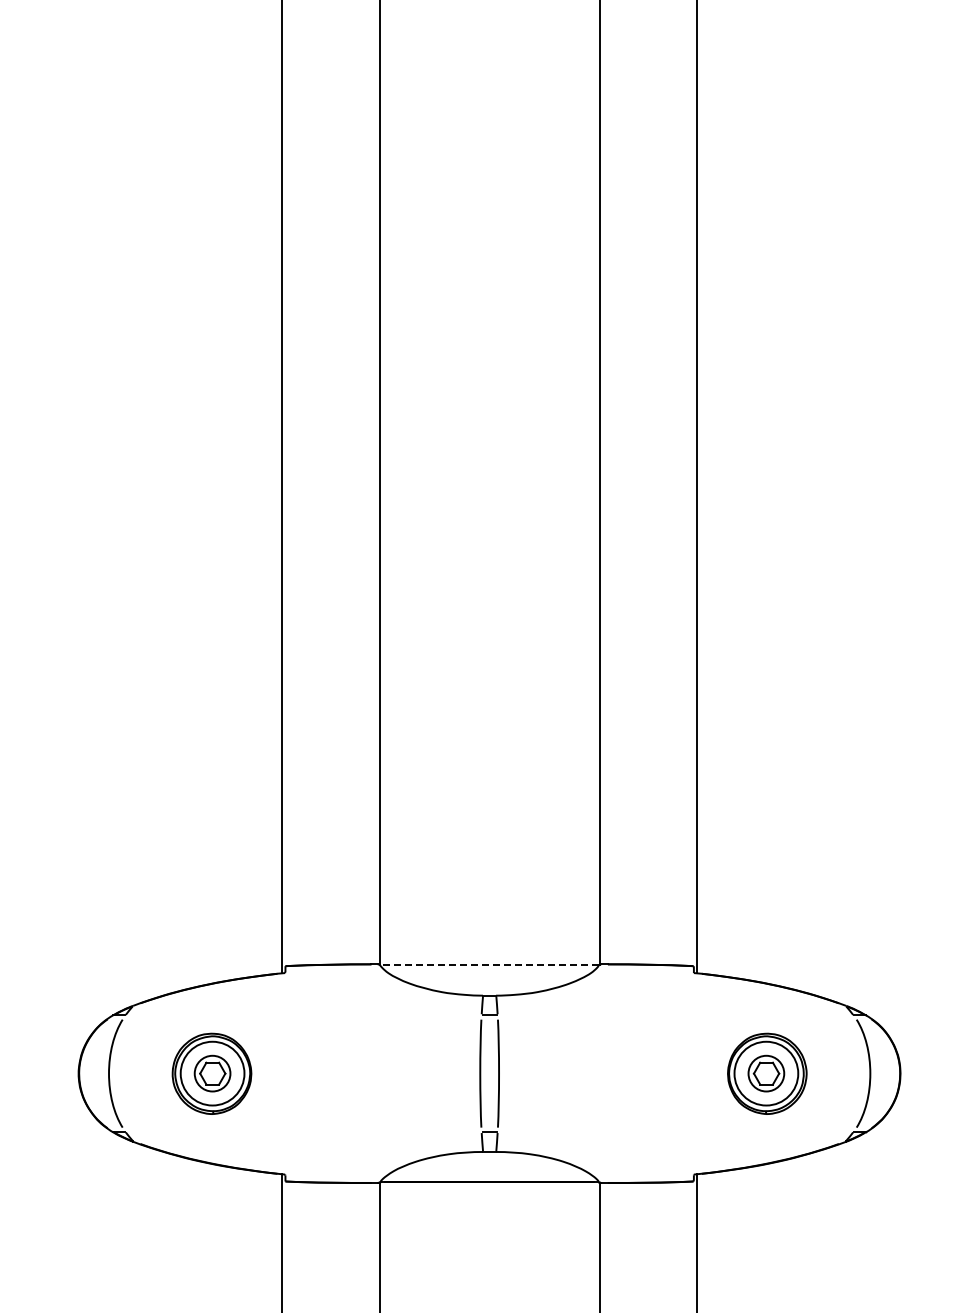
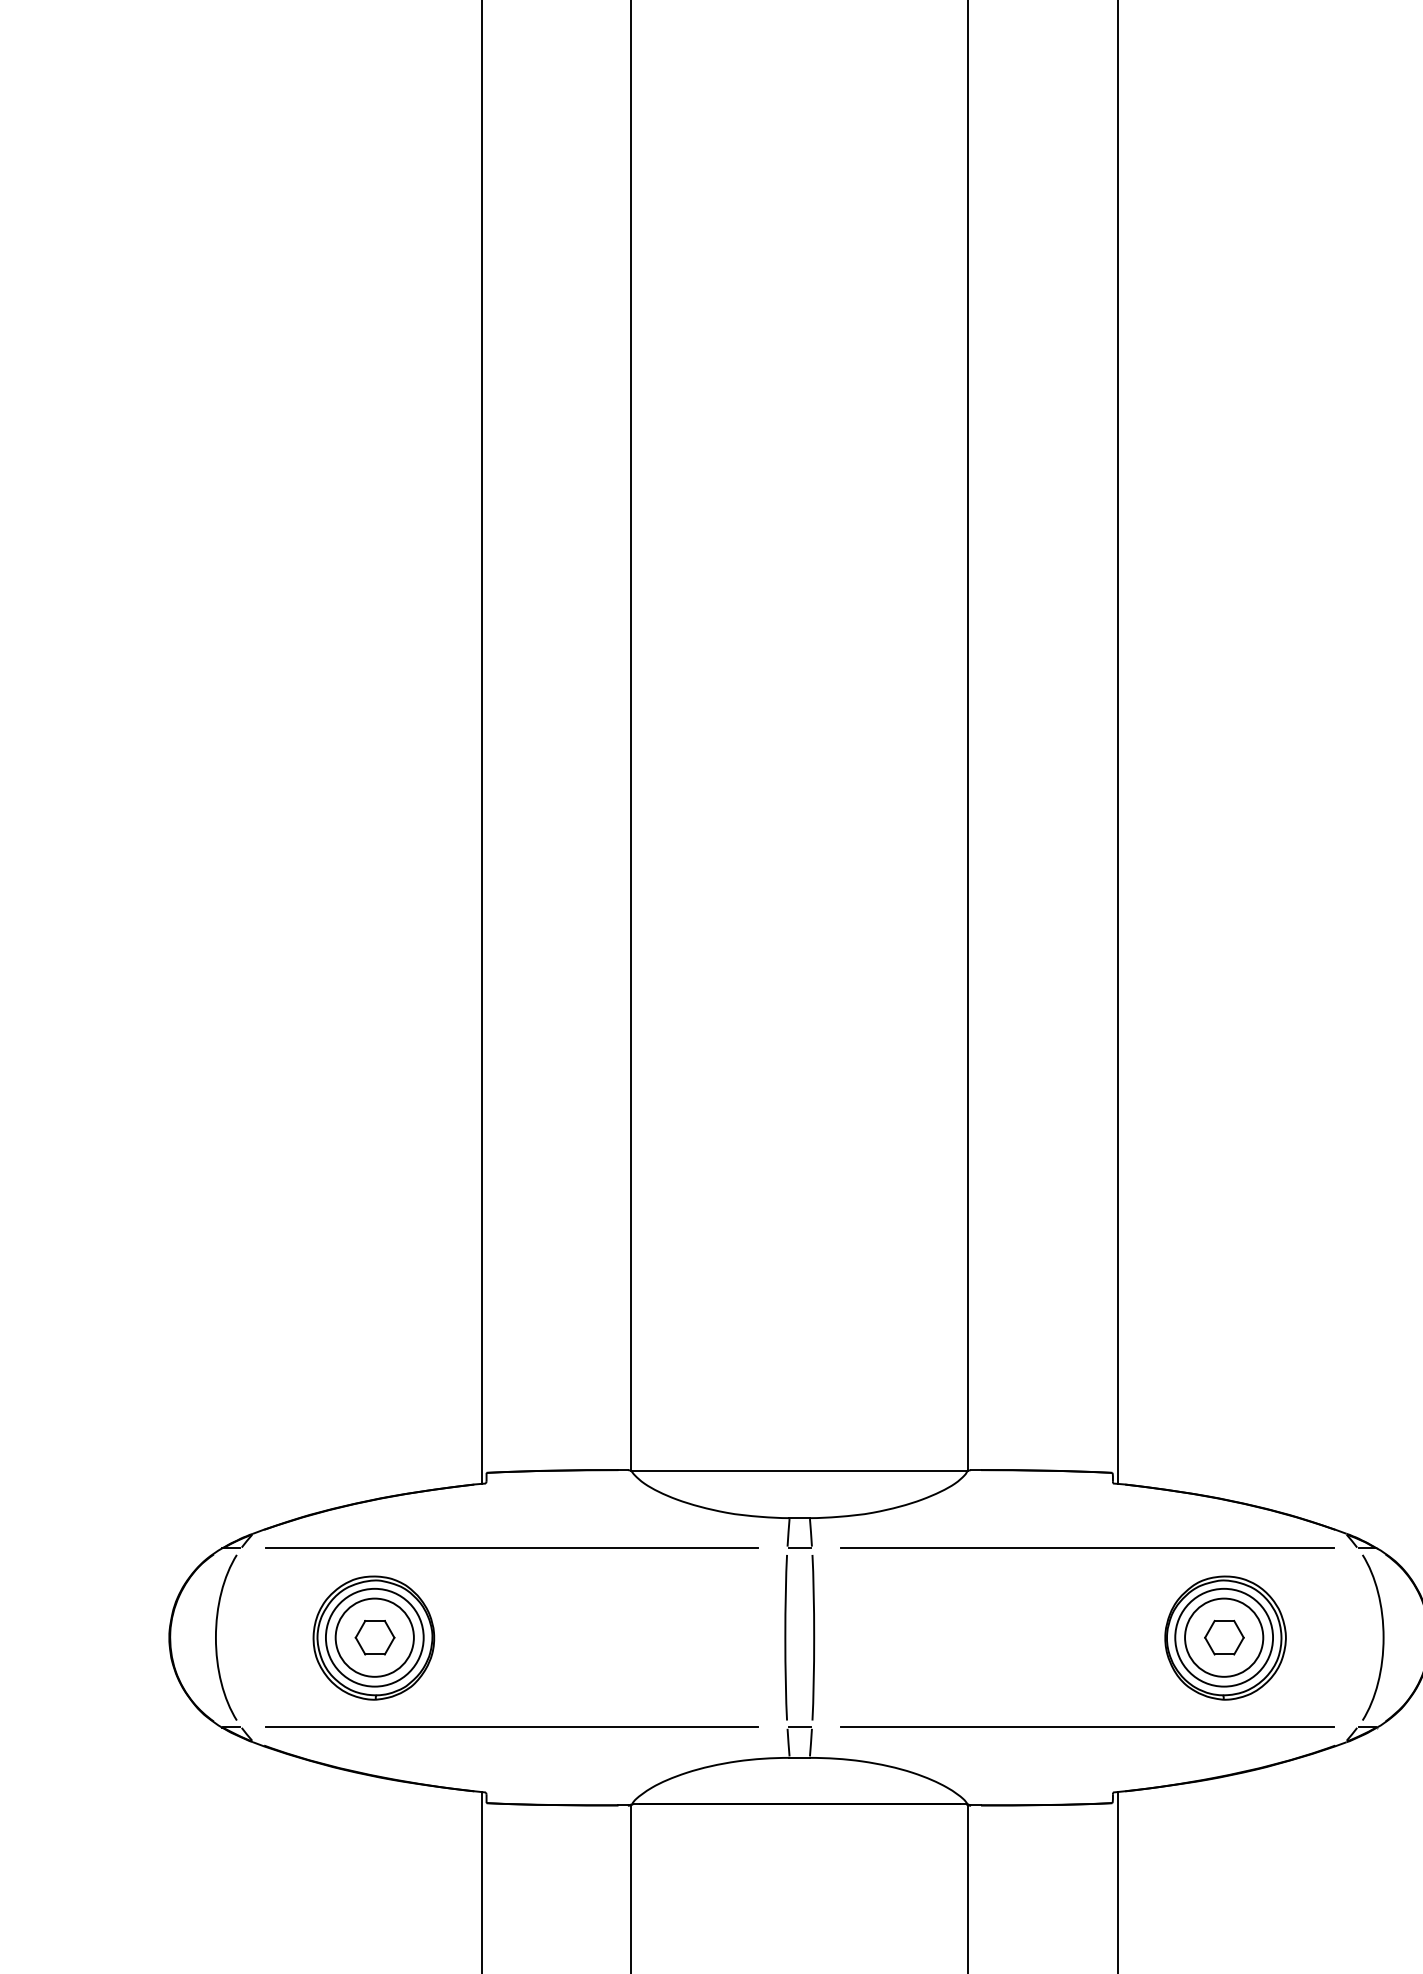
line: (489, 964) -> (799, 1470), dashed -> solid
line: (301, 1015) -> (511, 1548), added
line: (676, 1015) -> (1086, 1548), added
circle: (212, 1073) -> (374, 1637), size x1.43
circle: (765, 1073) -> (1222, 1637), size x1.43
line: (301, 1131) -> (511, 1726), added
line: (676, 1131) -> (1086, 1726), added

